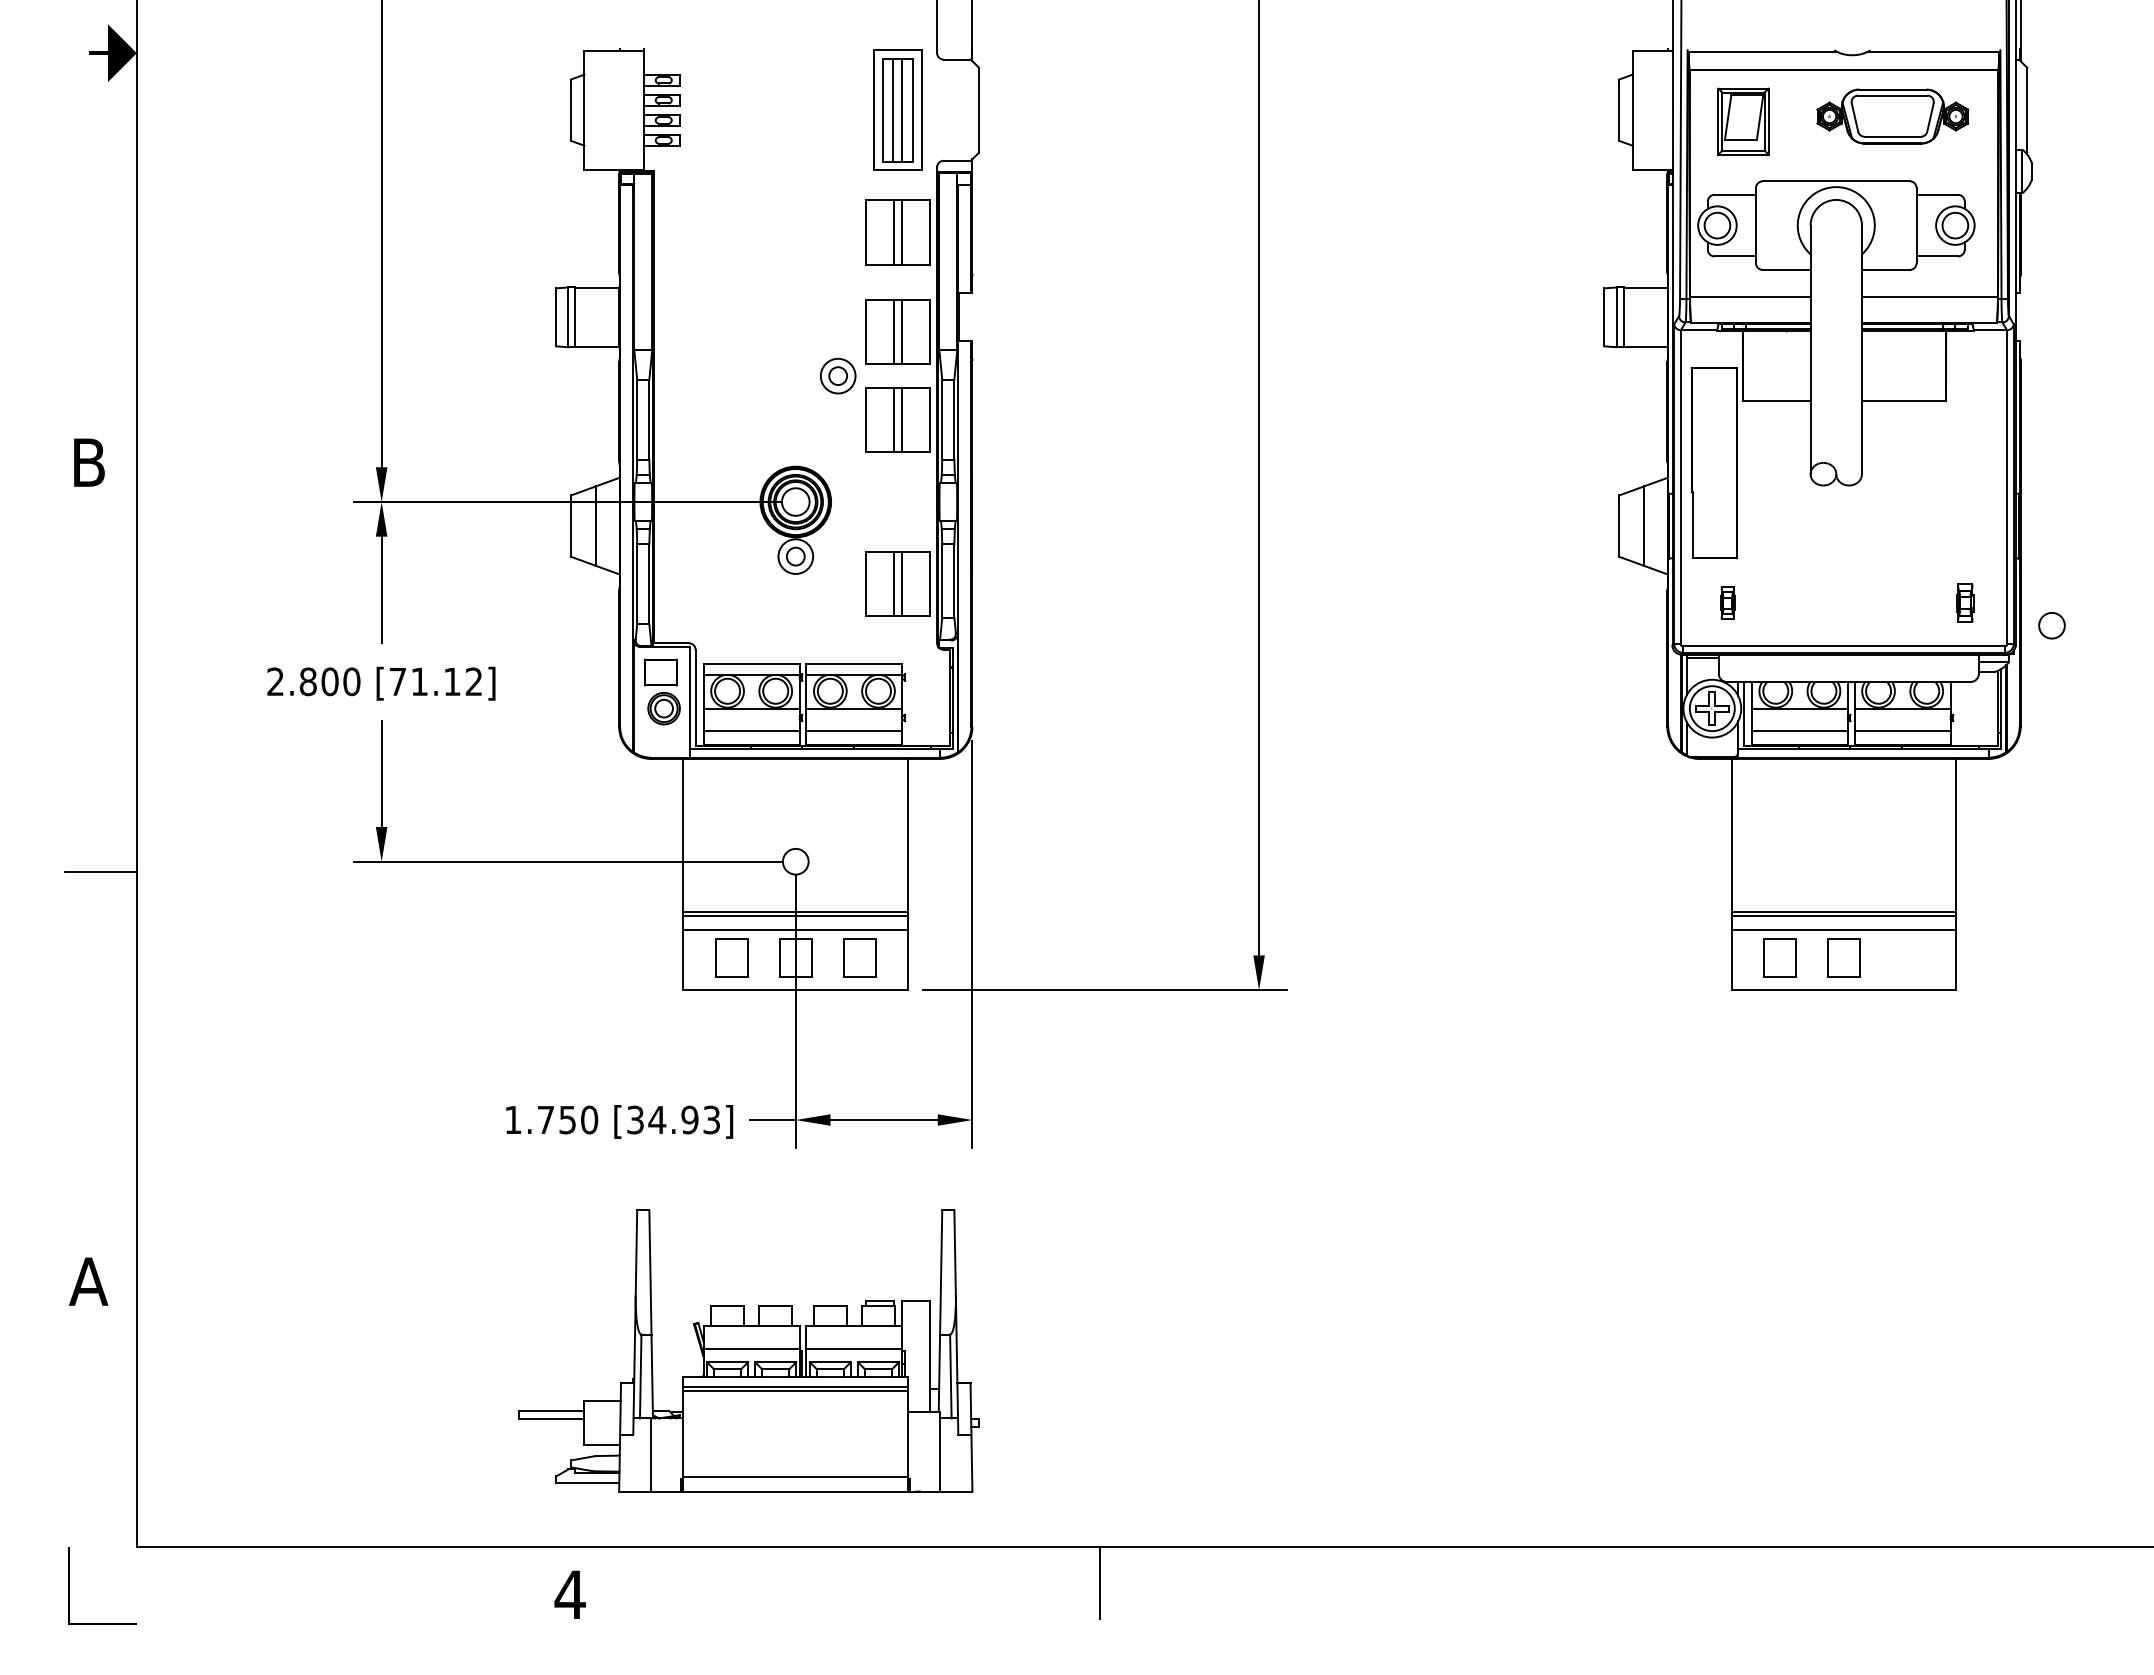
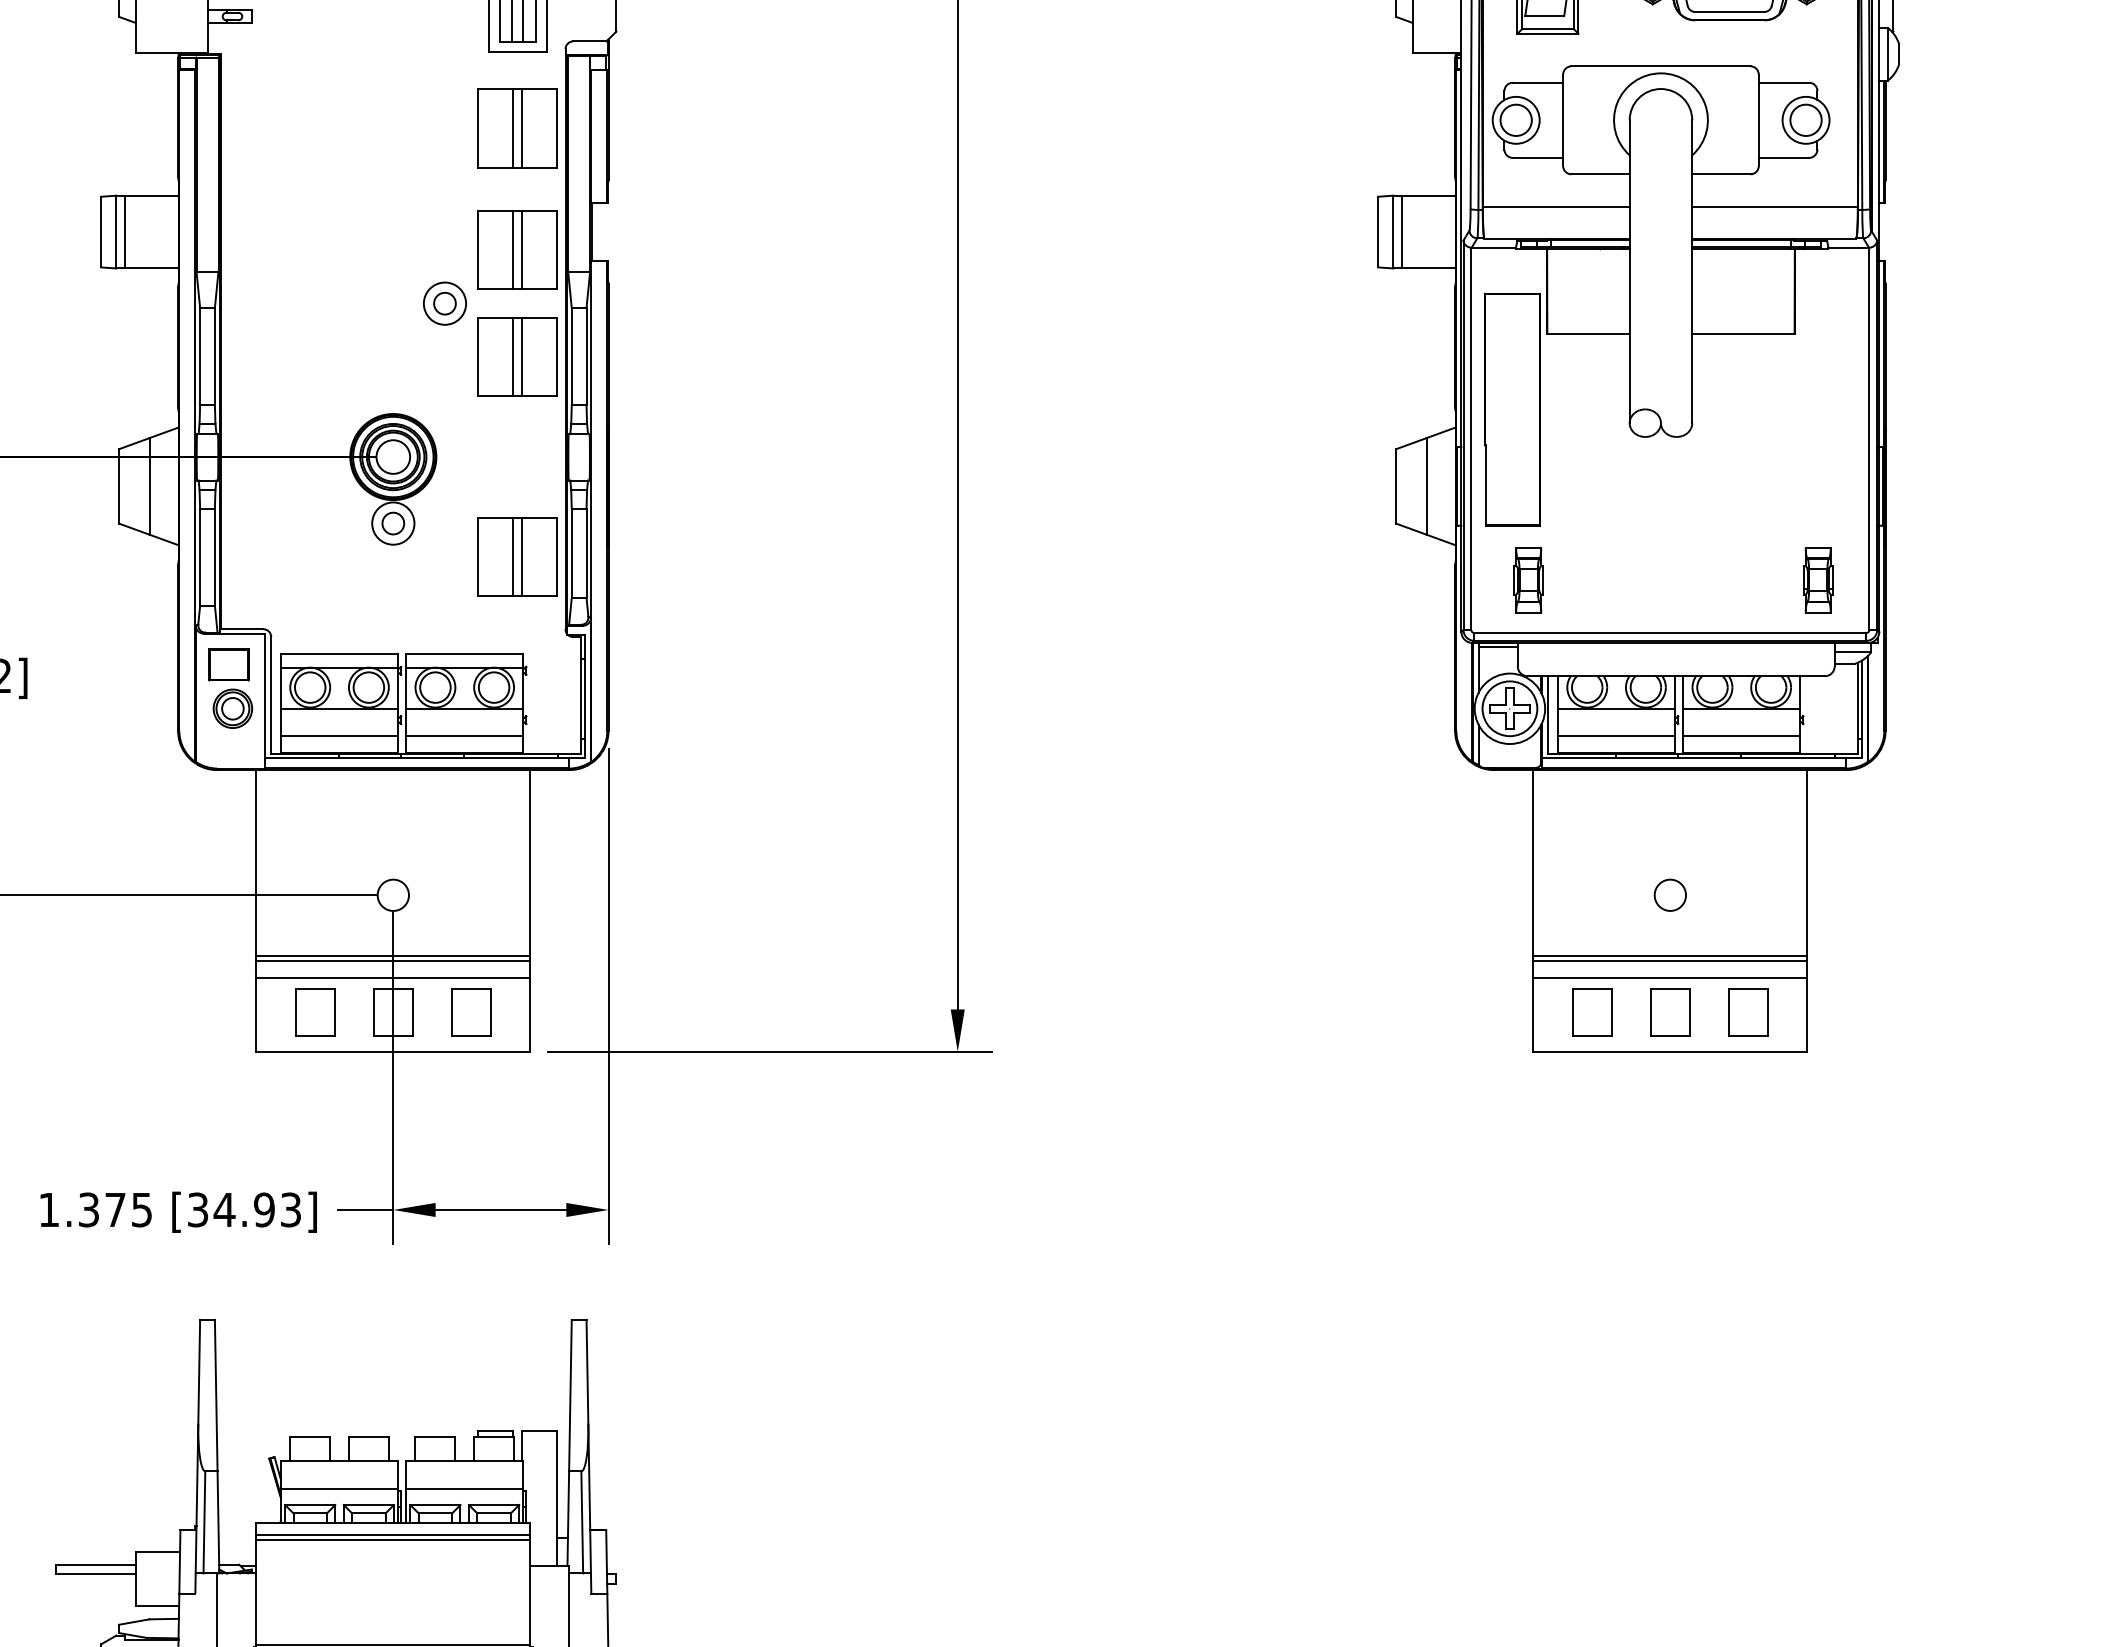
part: (1727, 602) -> (1528, 579), size x1.67
part: (1964, 602) -> (1817, 579), size x1.43
circle: (2051, 625) -> (1669, 895), moved
part: (1907, 957) -> (1747, 1011), added
text: (567, 1119) -> (115, 1209), 1.750 -> 1.375

